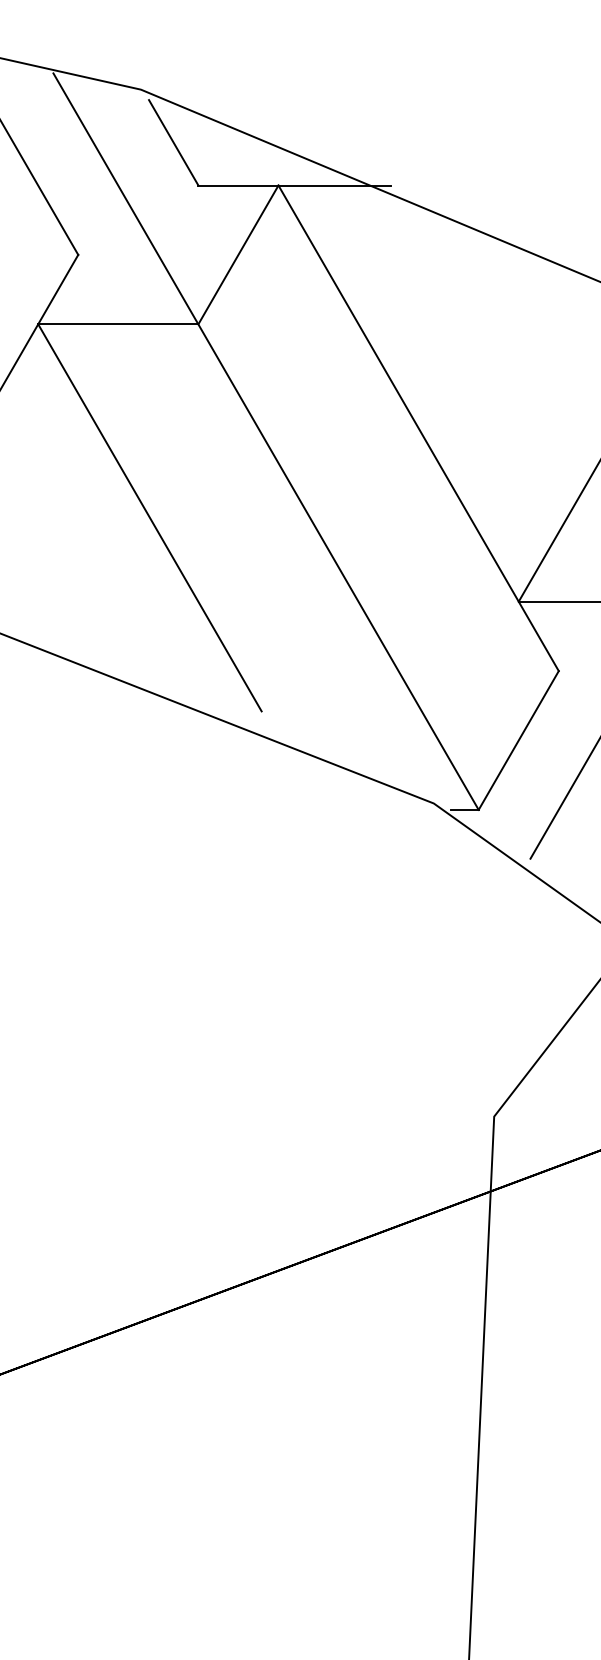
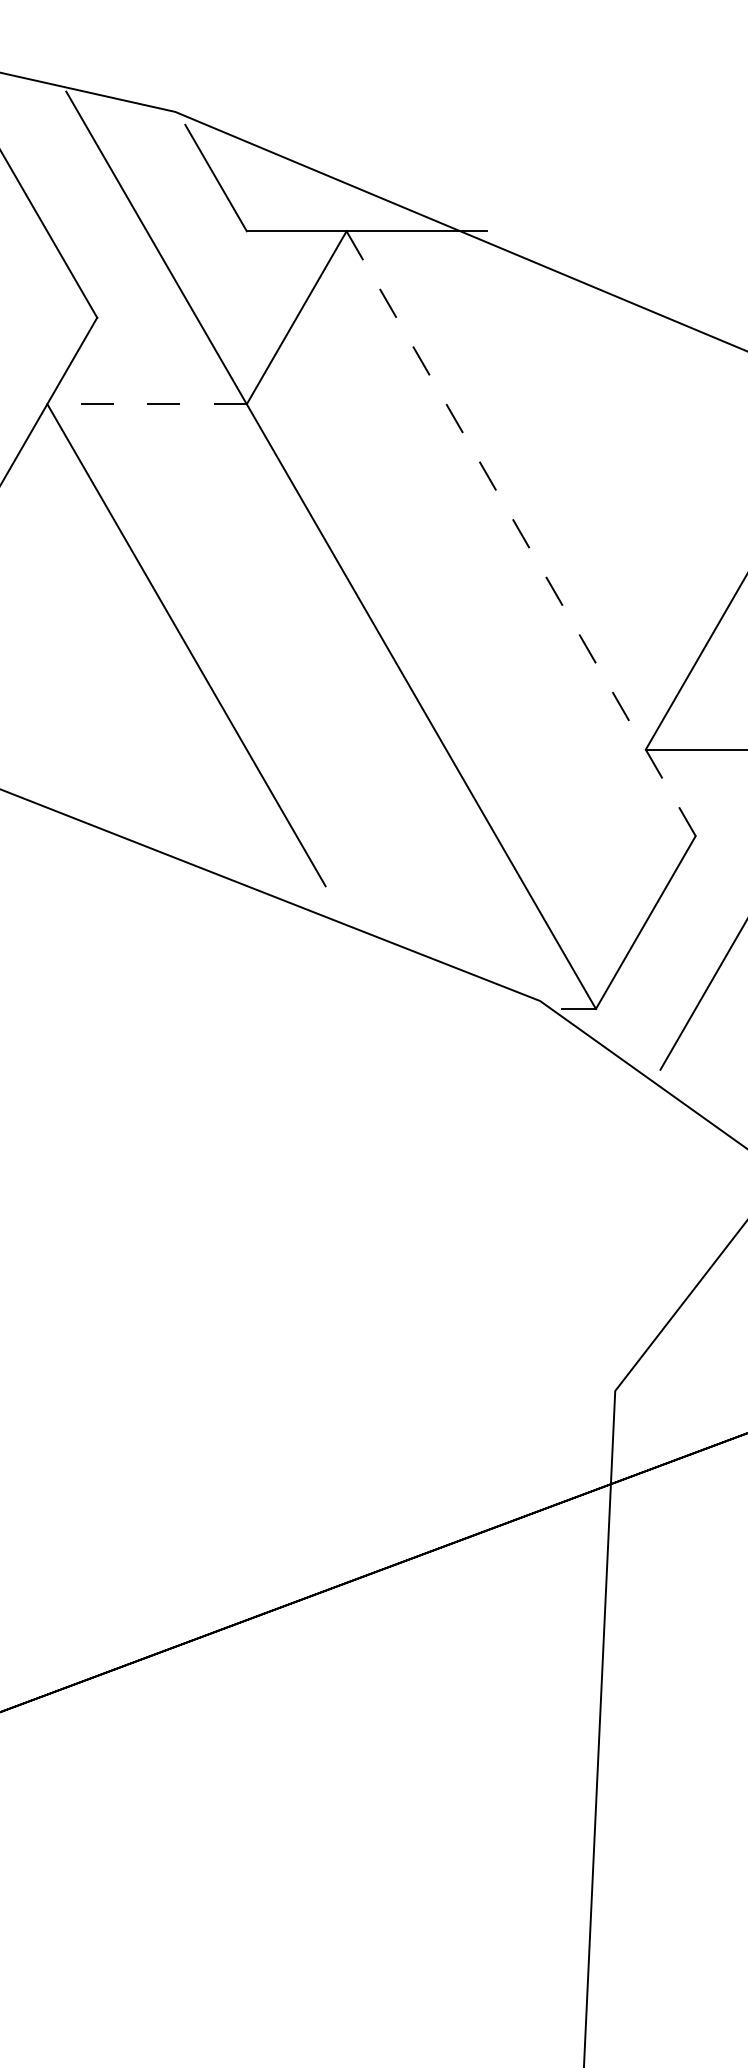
line: (118, 324) -> (147, 404), solid -> dashed
line: (418, 428) -> (520, 533), solid -> dashed

